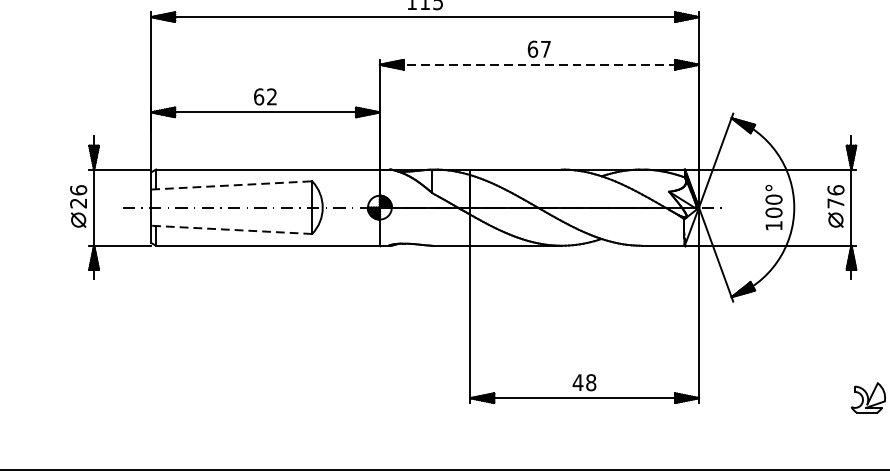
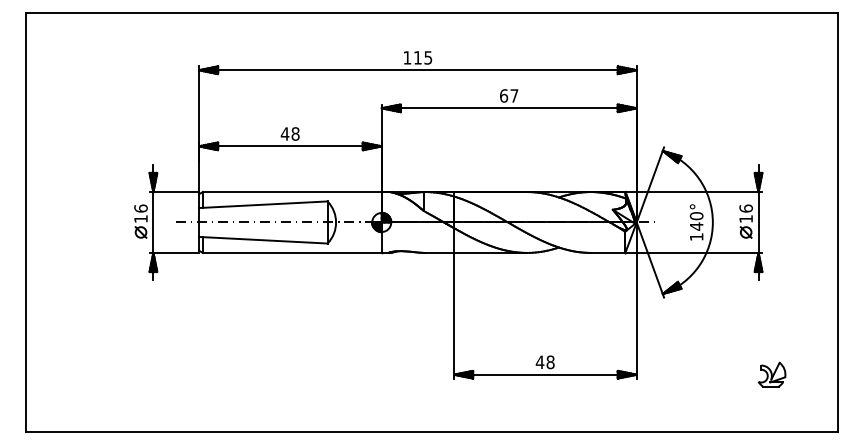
line: (539, 64) -> (509, 108), dashed -> solid
text: (264, 96) -> (289, 133), 62 -> 48
line: (231, 185) -> (263, 204), dashed -> solid
text: (77, 202) -> (140, 218), 26 -> 16
text: (835, 202) -> (745, 218), 76 -> 16
text: (773, 212) -> (696, 226), 100° -> 140°
line: (230, 230) -> (262, 240), dashed -> solid

